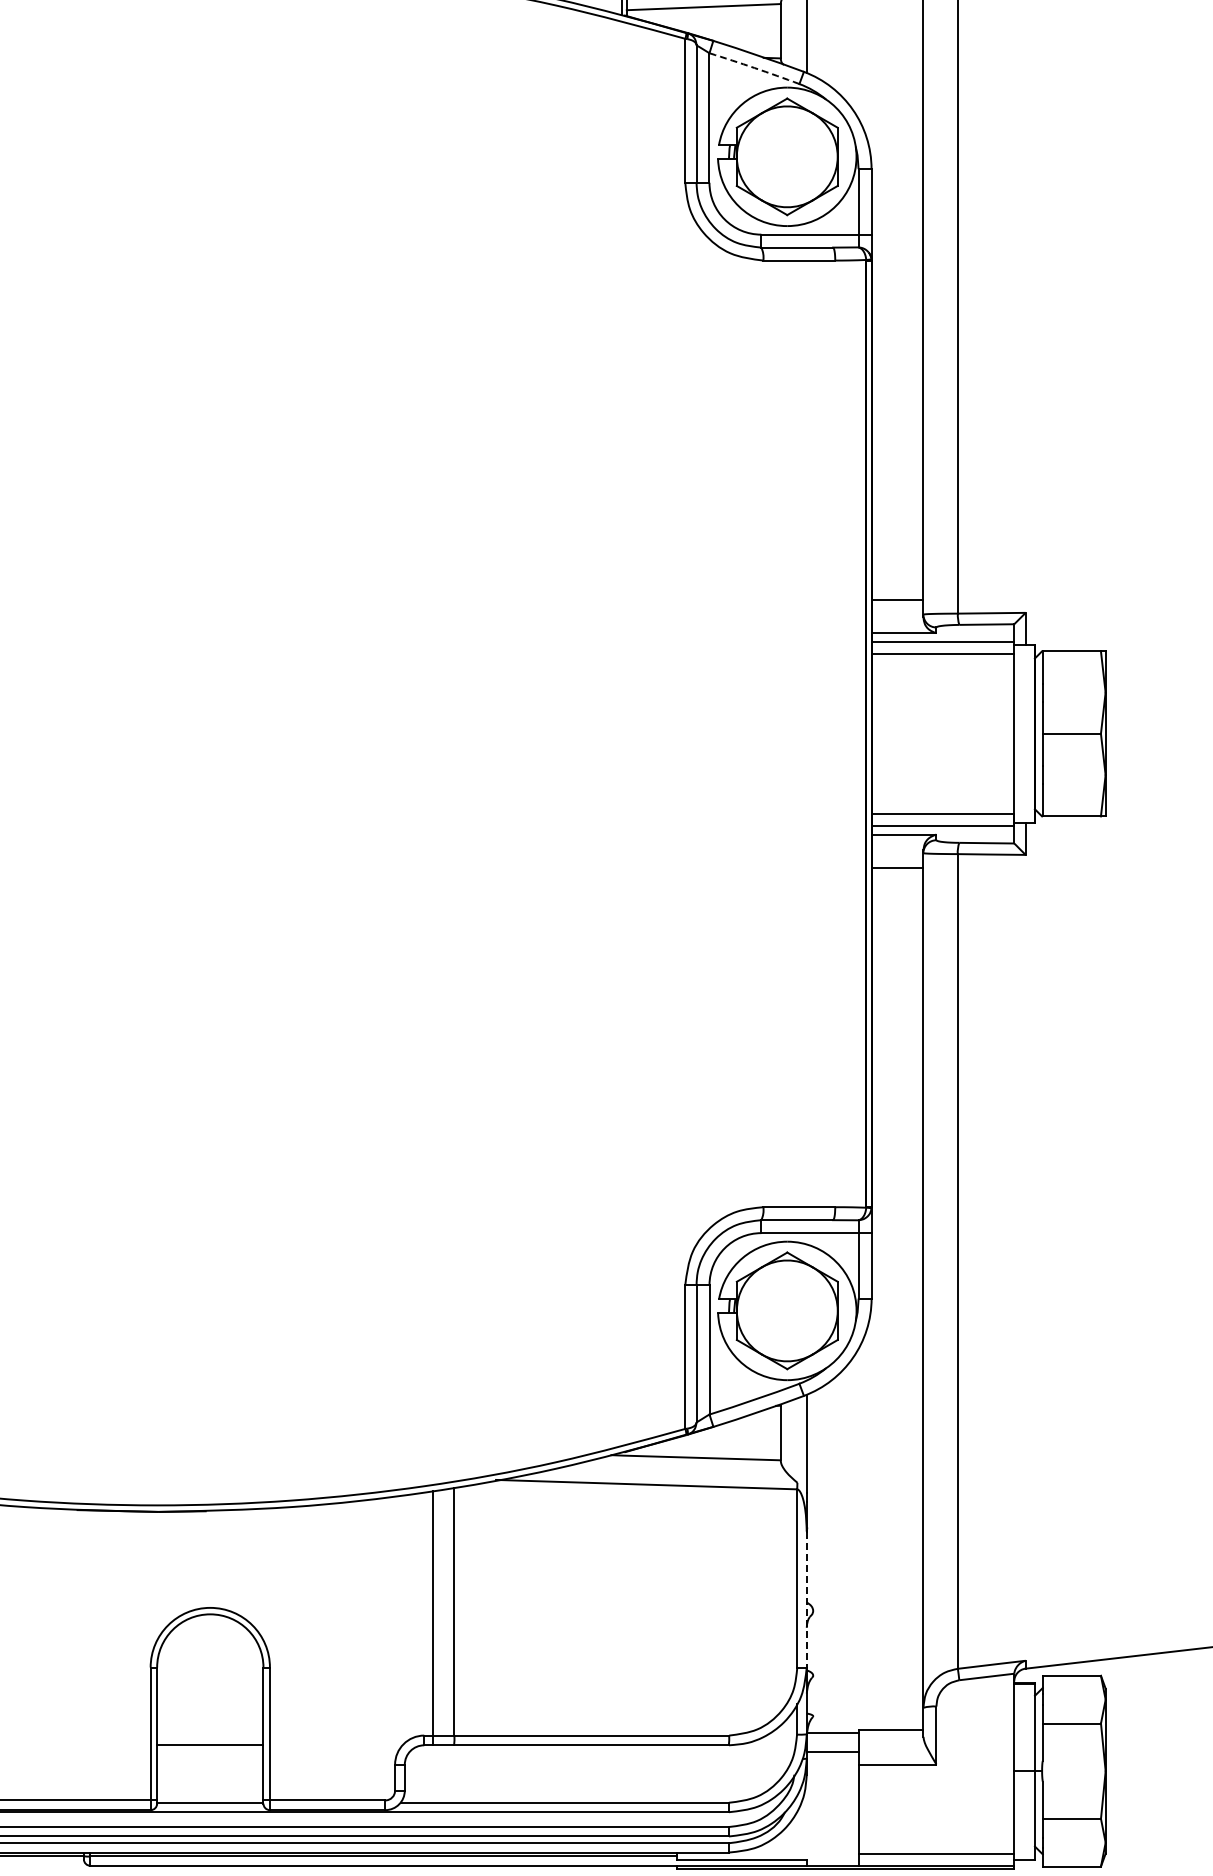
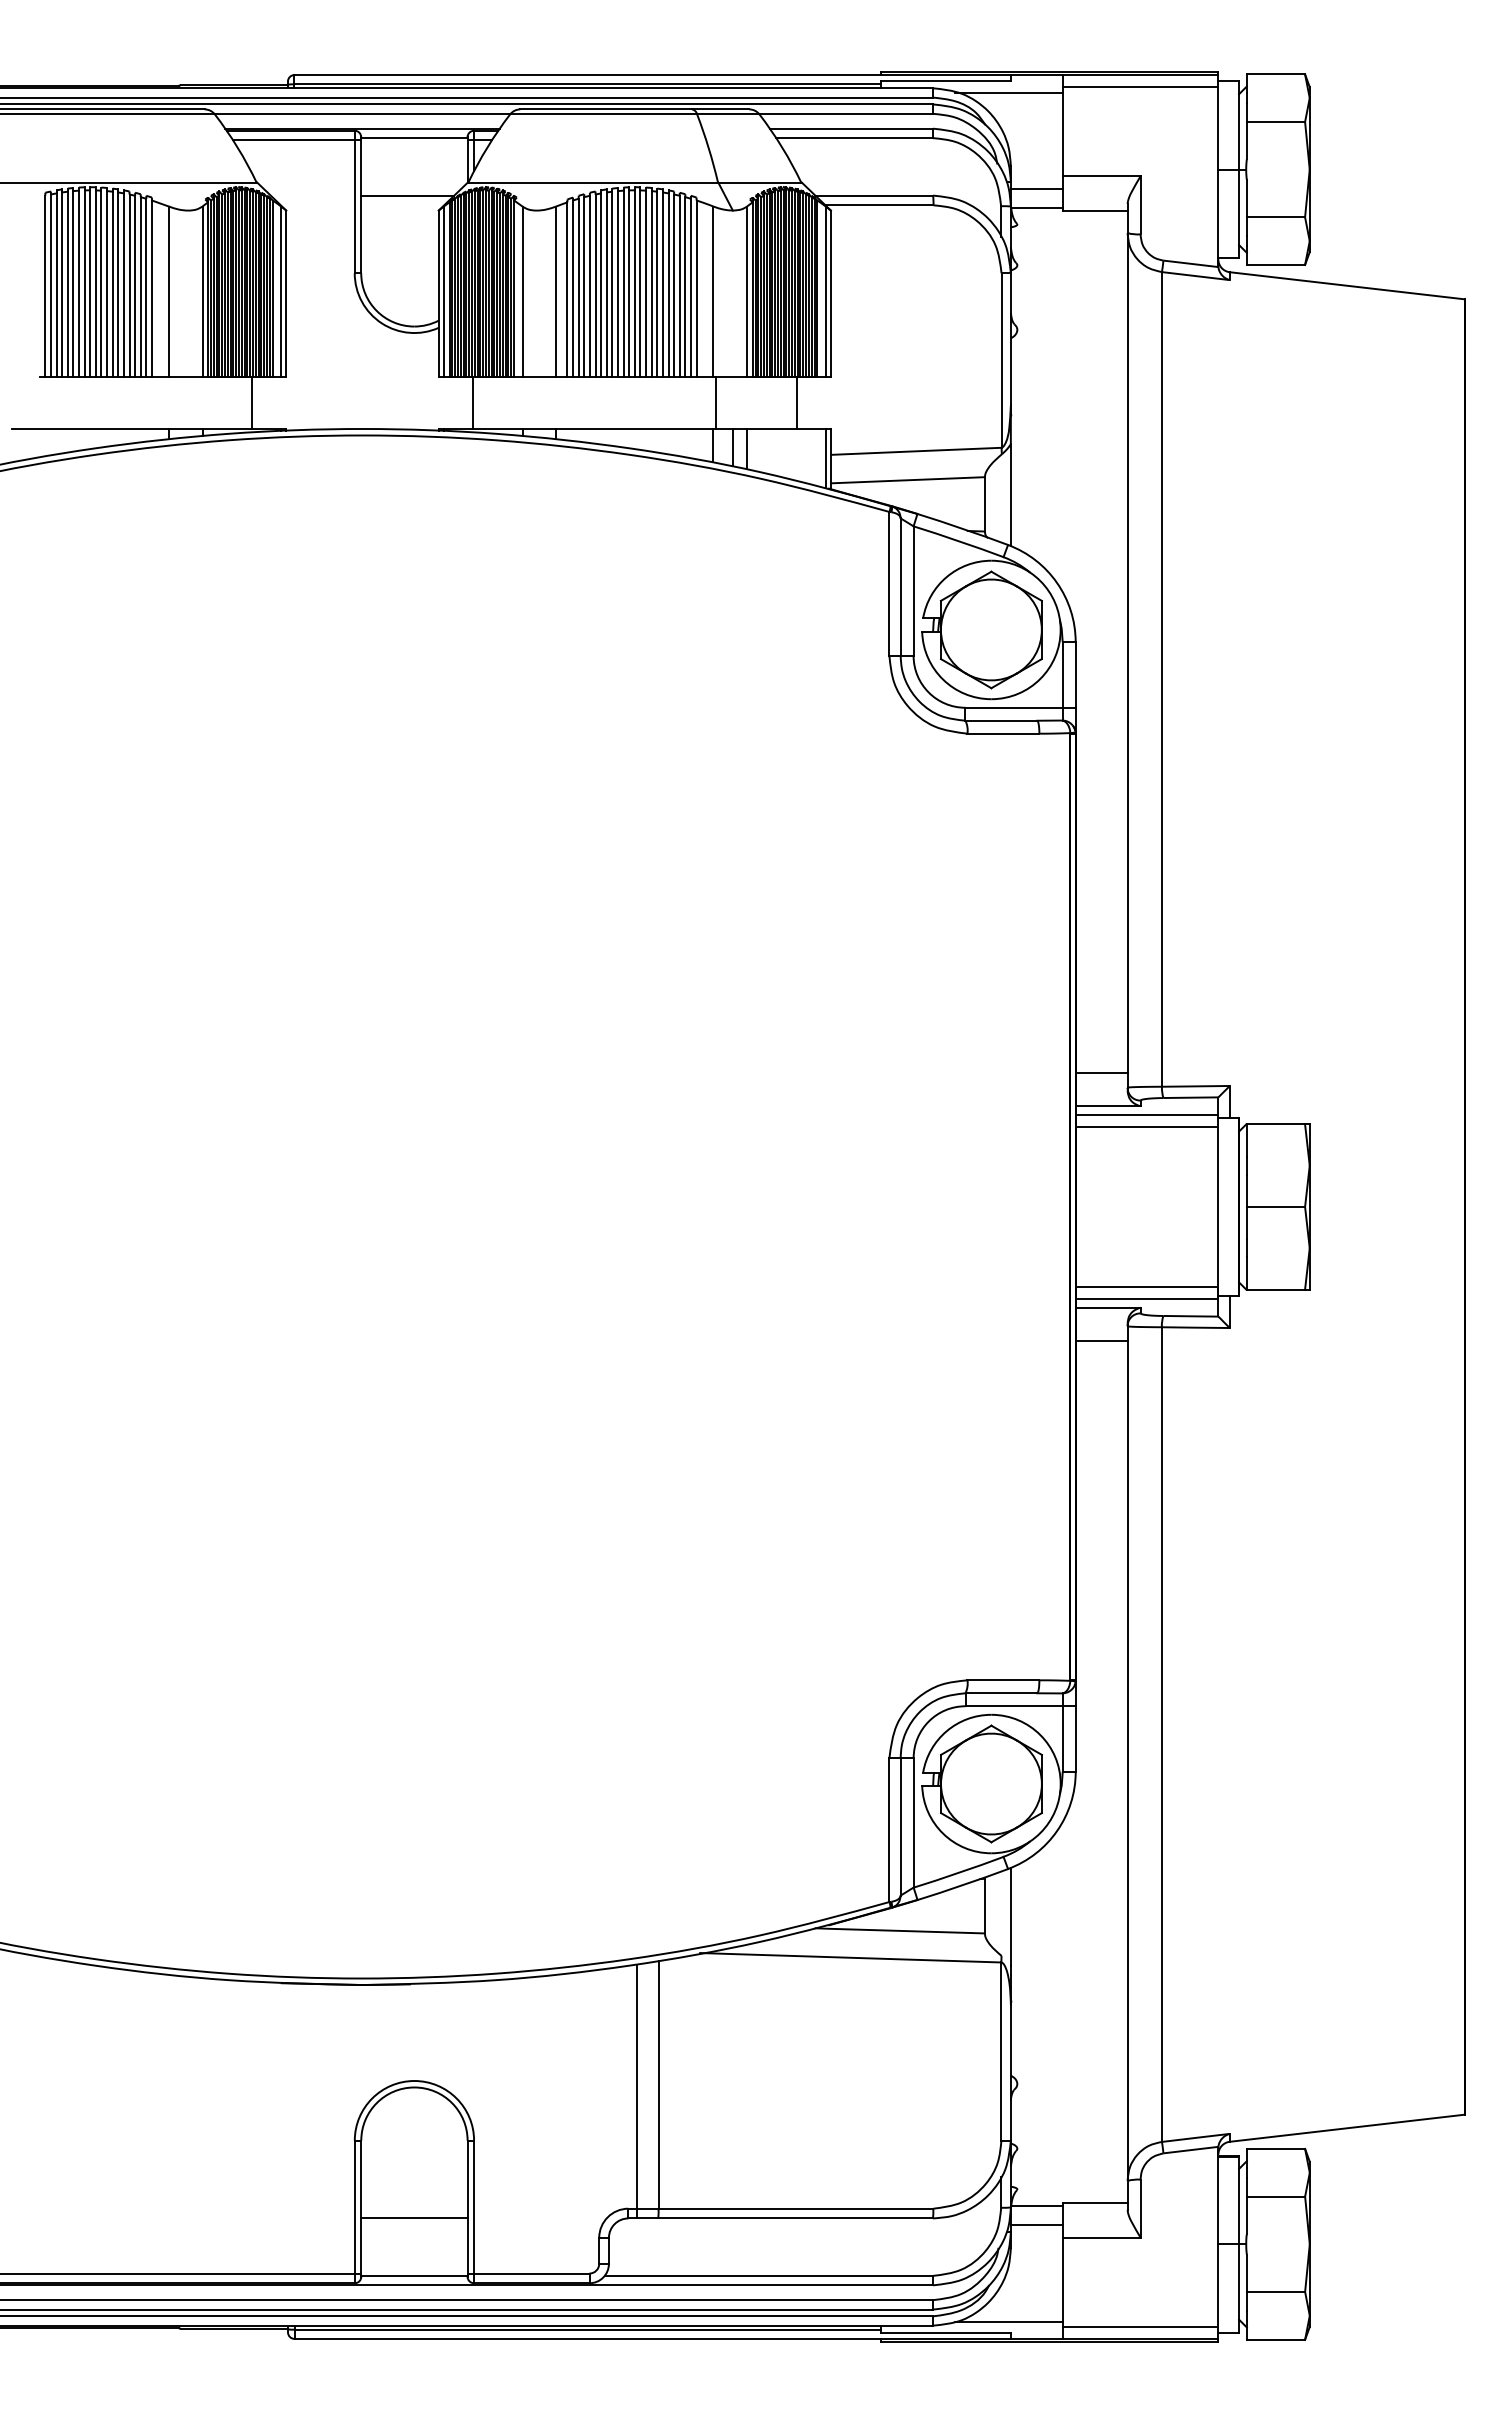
arc: (754, 68) -> (958, 541), dashed -> solid
line: (806, 1599) -> (1010, 2072), dashed -> solid
line: (804, 1848) -> (1008, 2321), added

